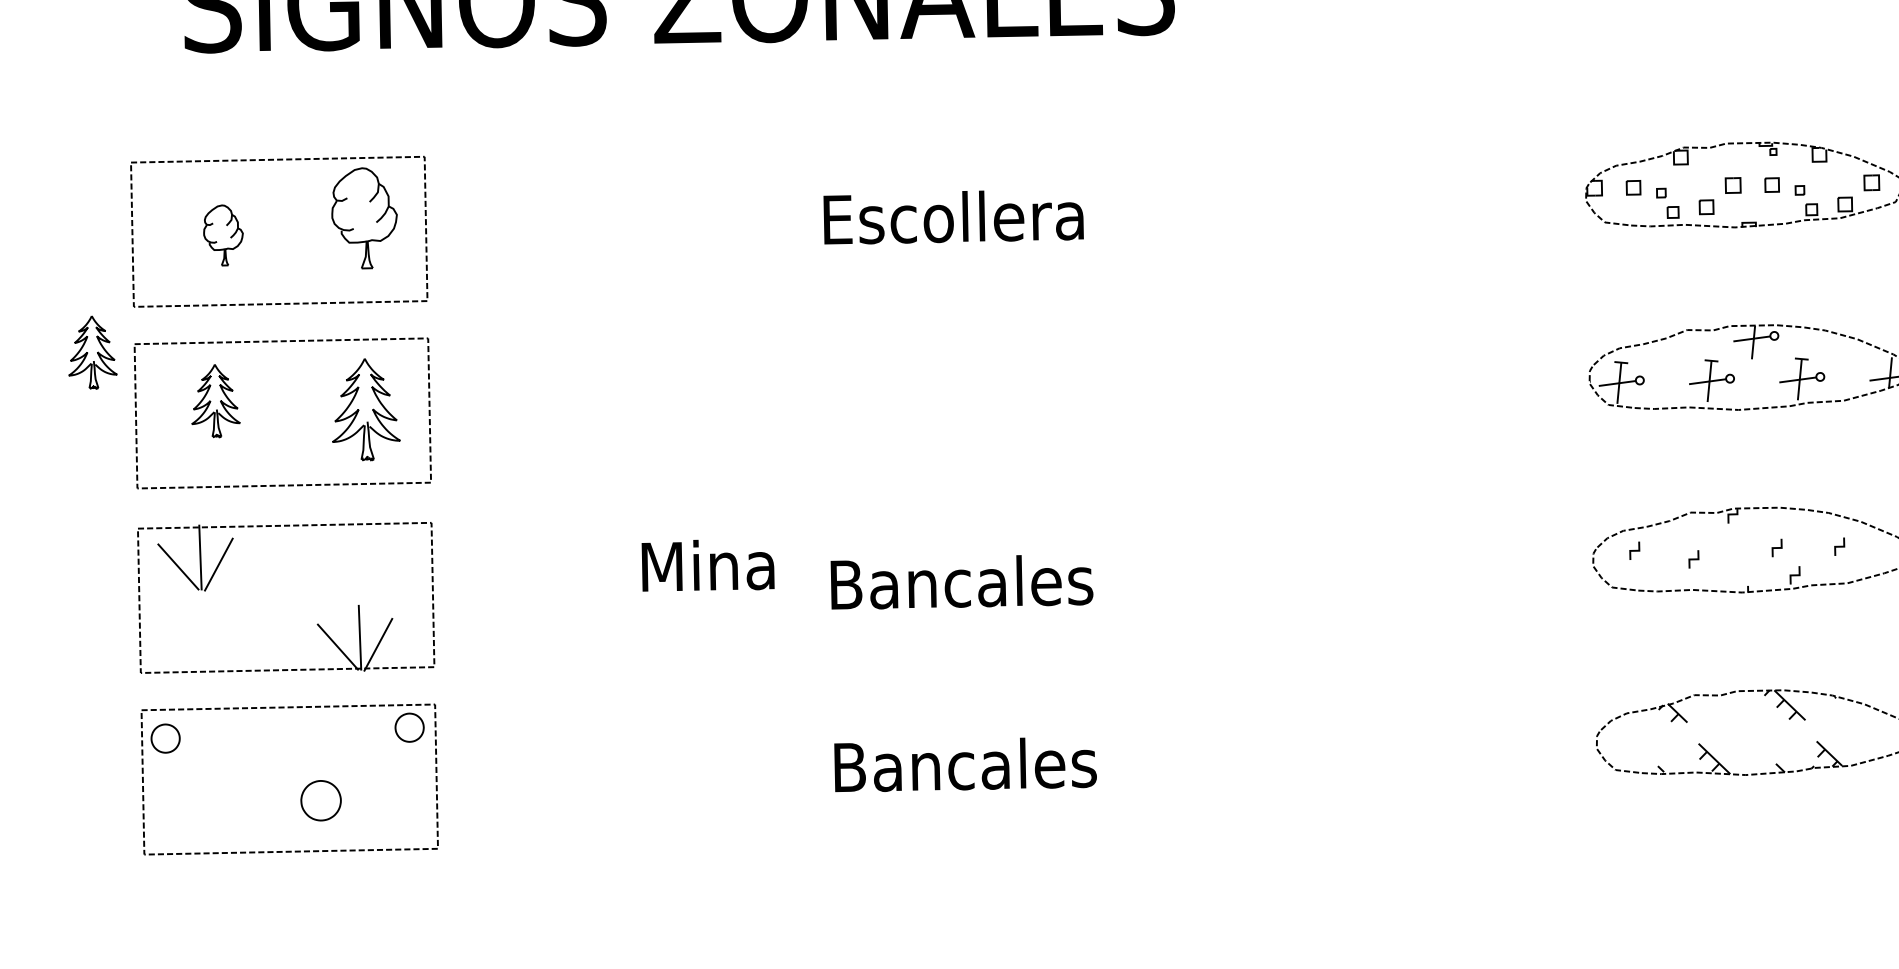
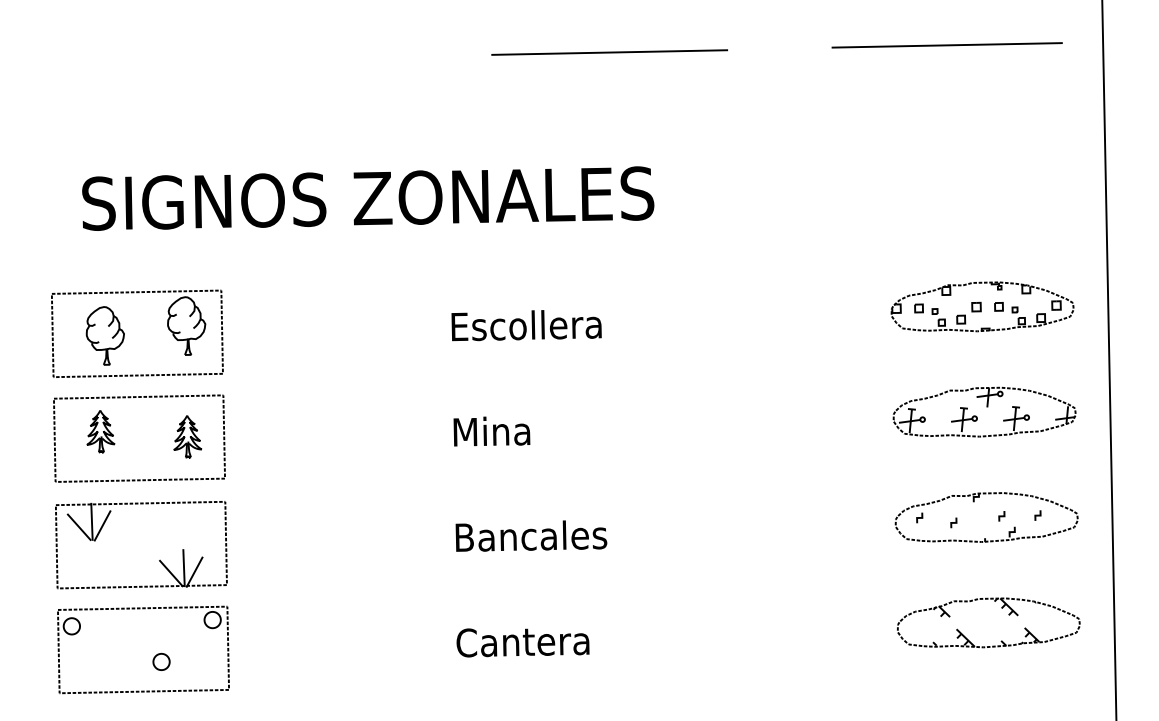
part: (222, 234) -> (104, 335), size x1.67
part: (92, 352) -> (29, 403), removed
part: (365, 409) -> (187, 436), size x0.71
text: (707, 565) -> (491, 431), moved
text: (963, 764) -> (532, 641), Bancales -> Cantera
part: (320, 799) -> (161, 661), size x0.71

